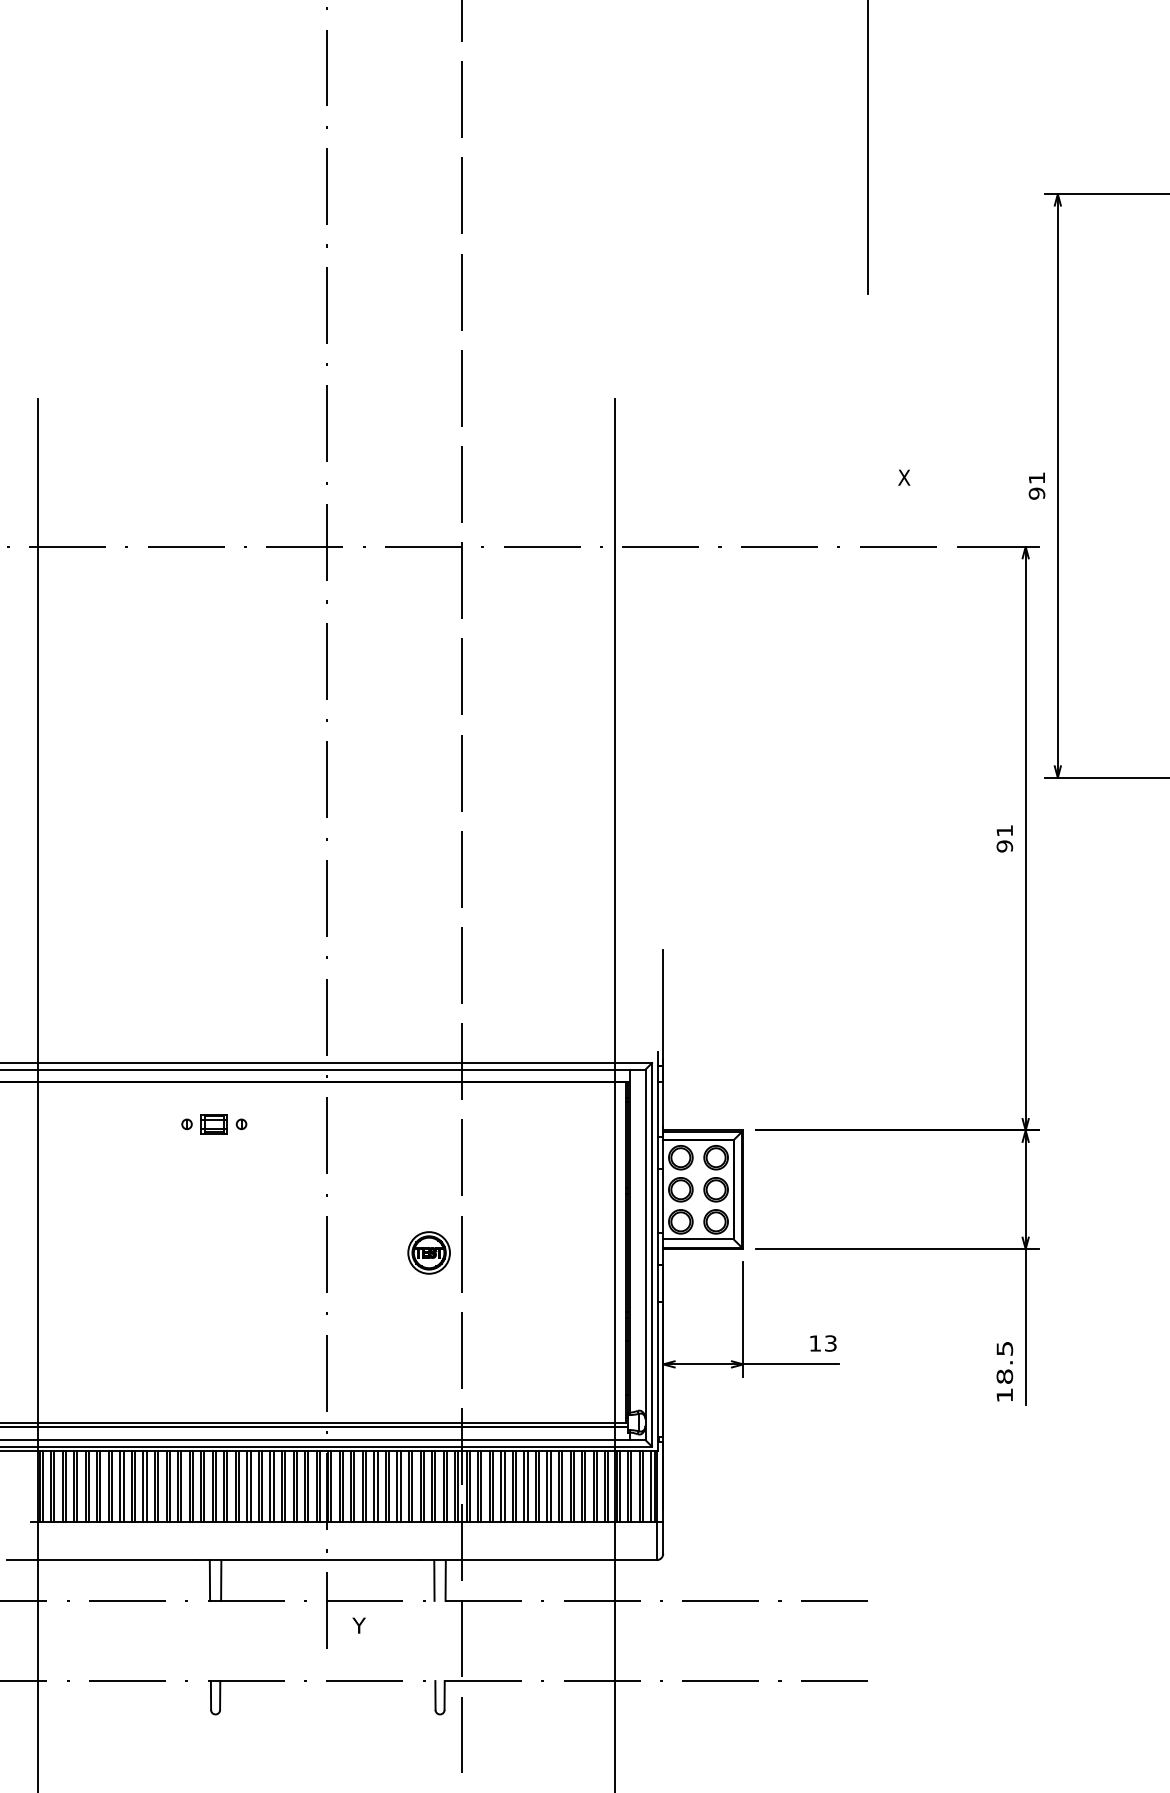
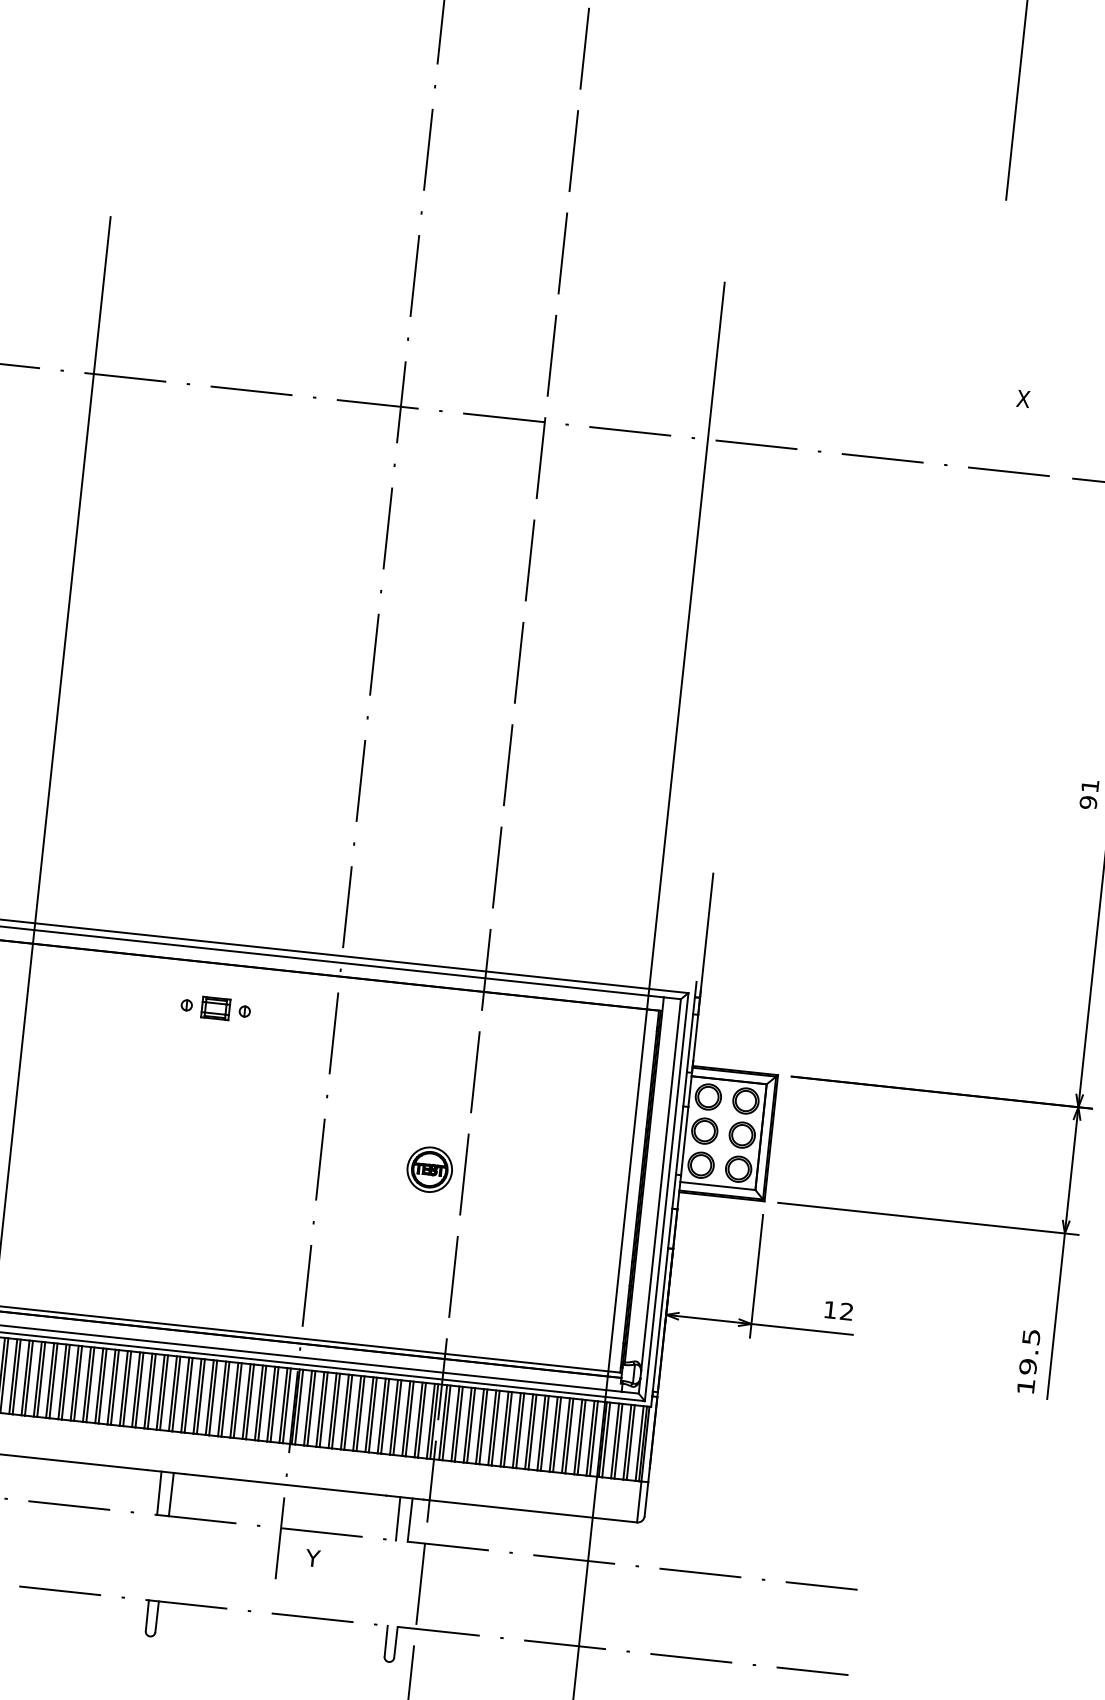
text: (830, 1343) -> (846, 1311), 13 -> 12
text: (1004, 1376) -> (1027, 1366), 18.5 -> 19.5

